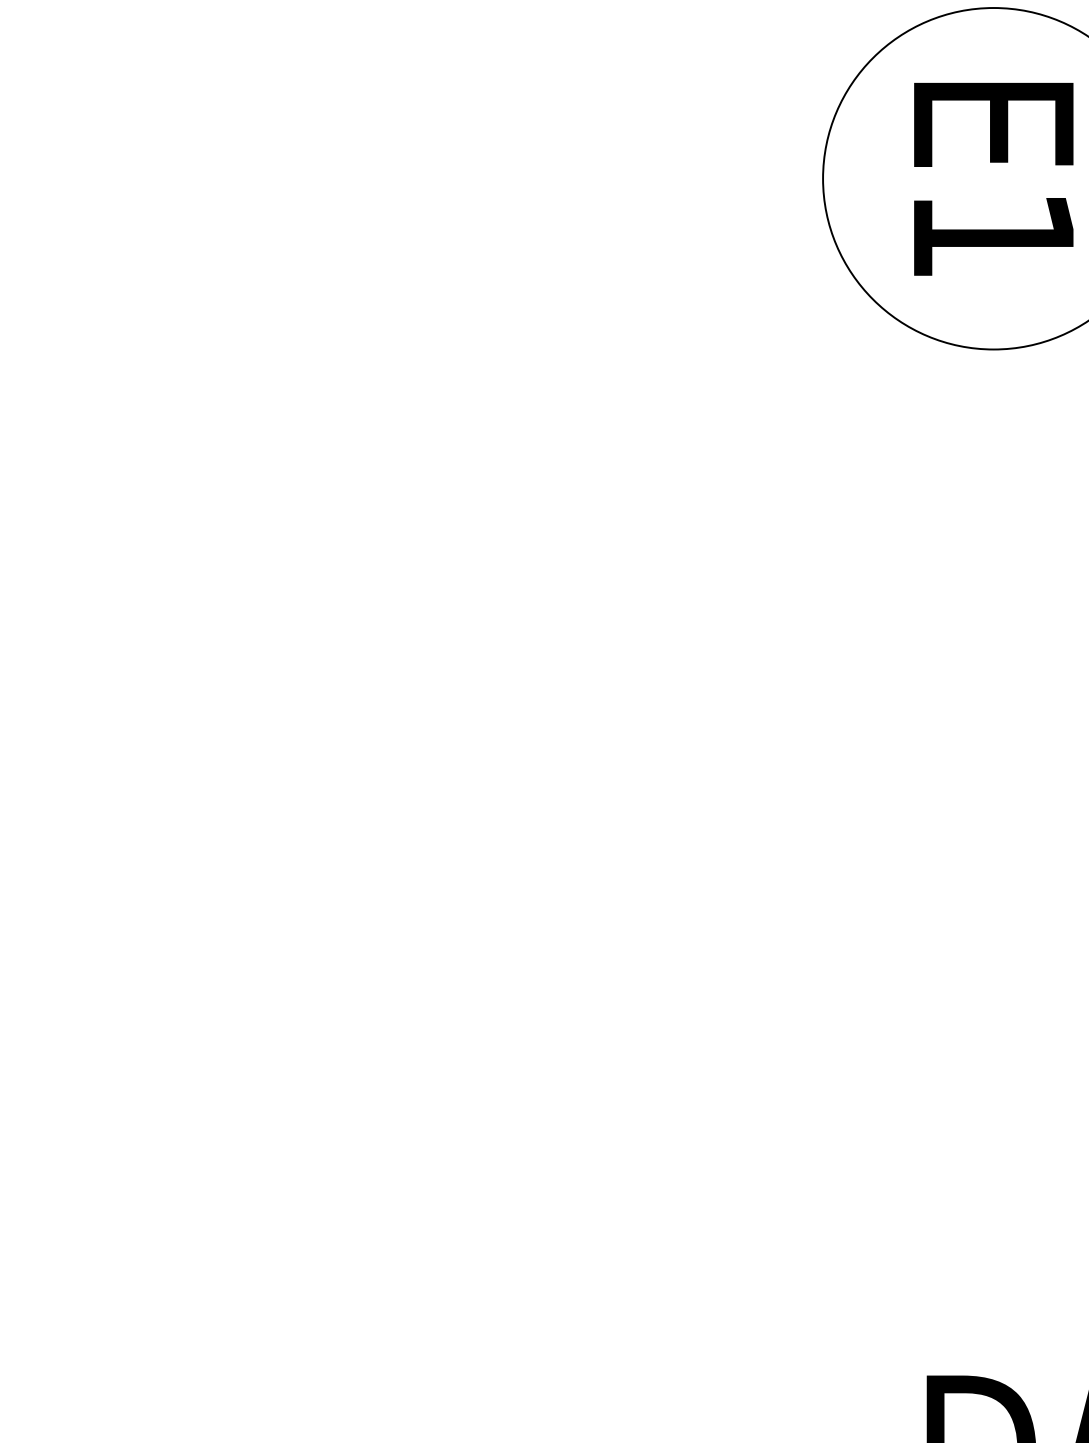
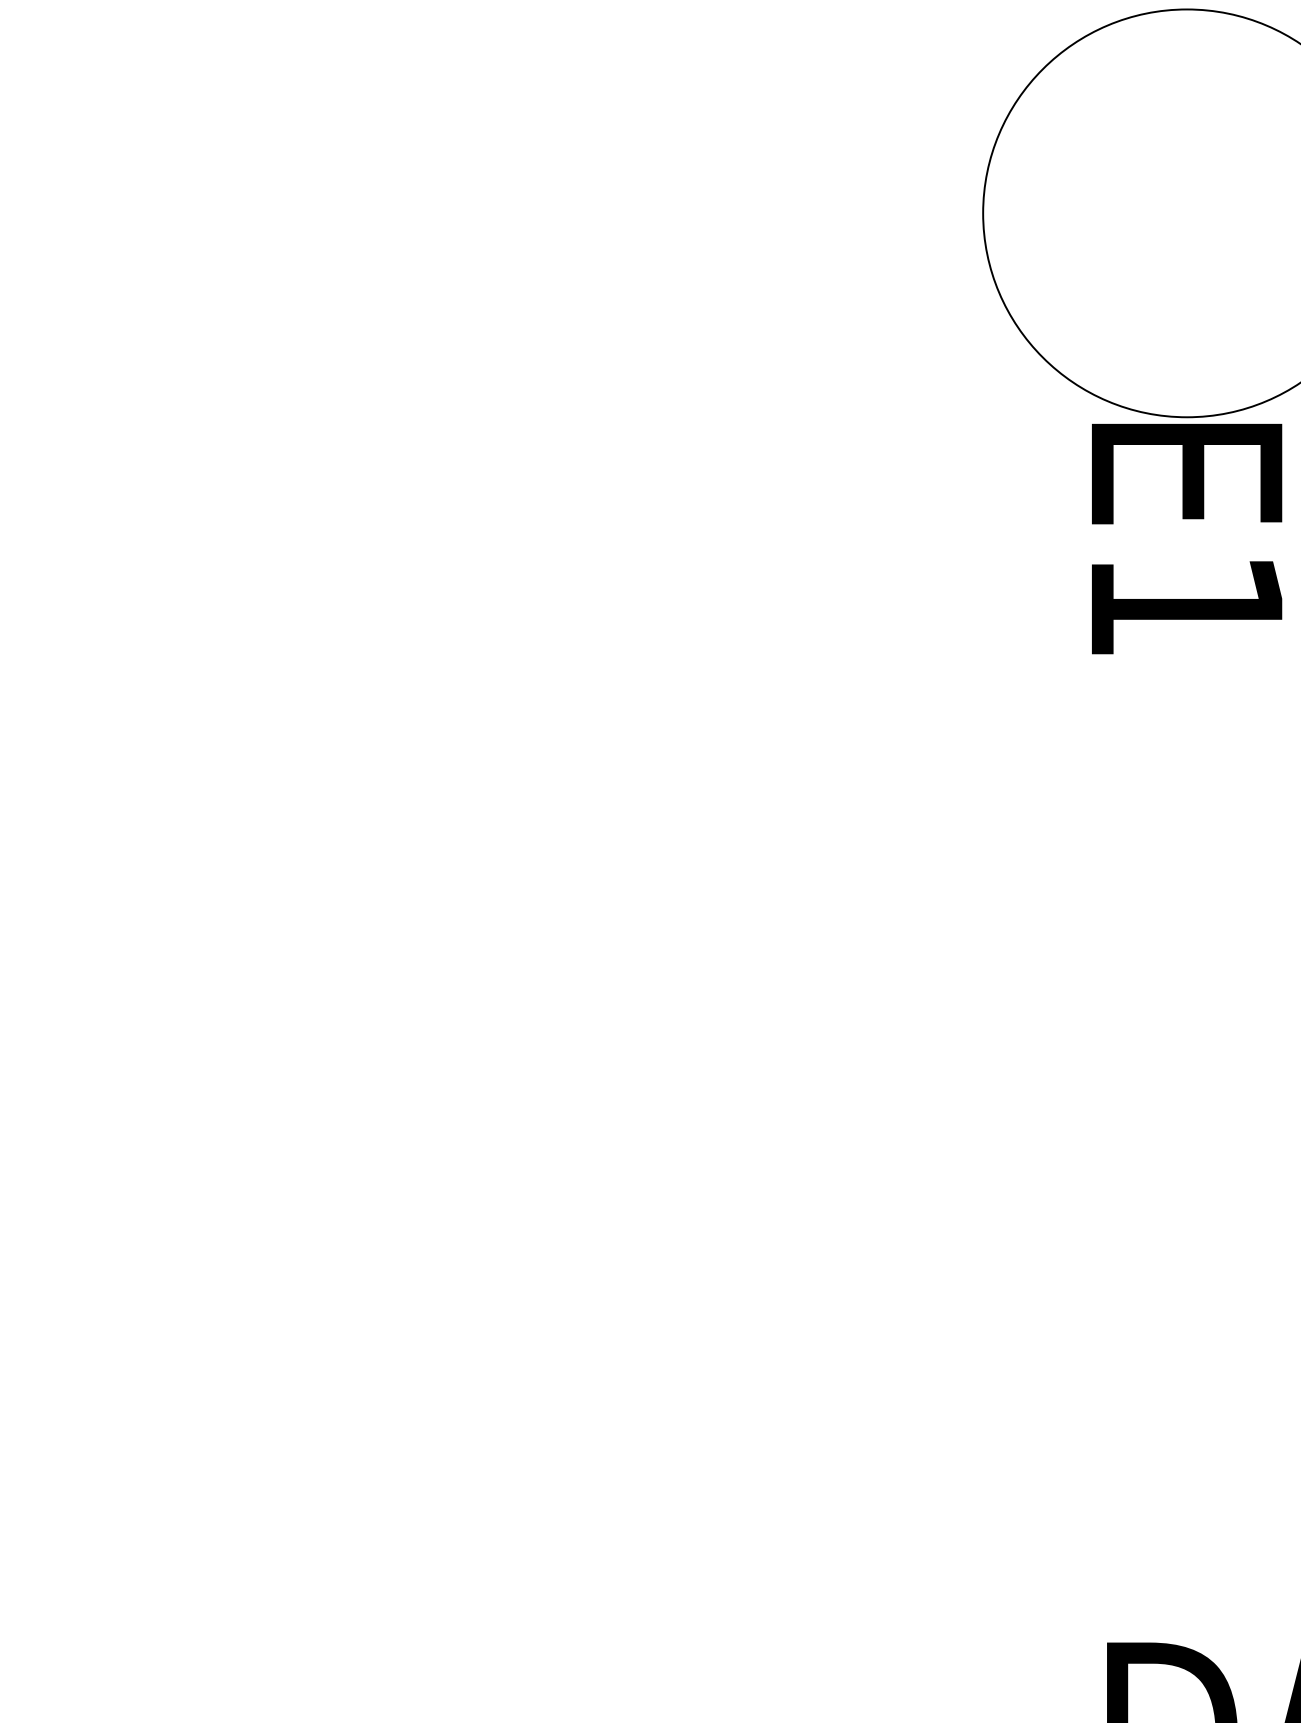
text: (994, 179) -> (1187, 539), moved

